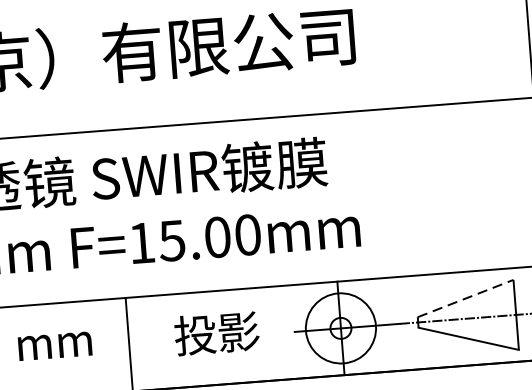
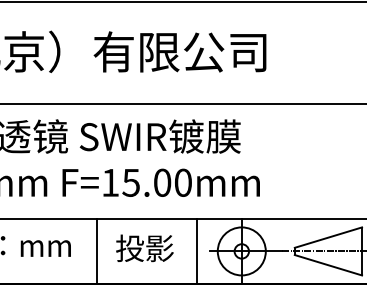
line: (465, 298) -> (328, 237), dashed -> solid
text: (216, 333) -> (144, 248), moved
line: (274, 333) -> (196, 251), added

